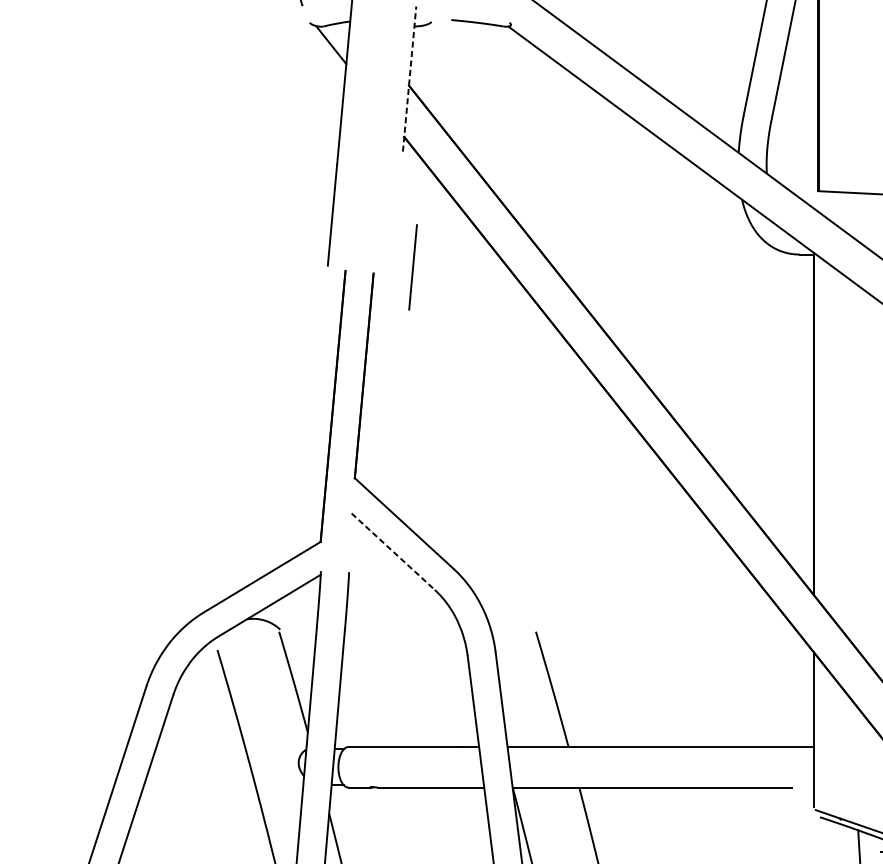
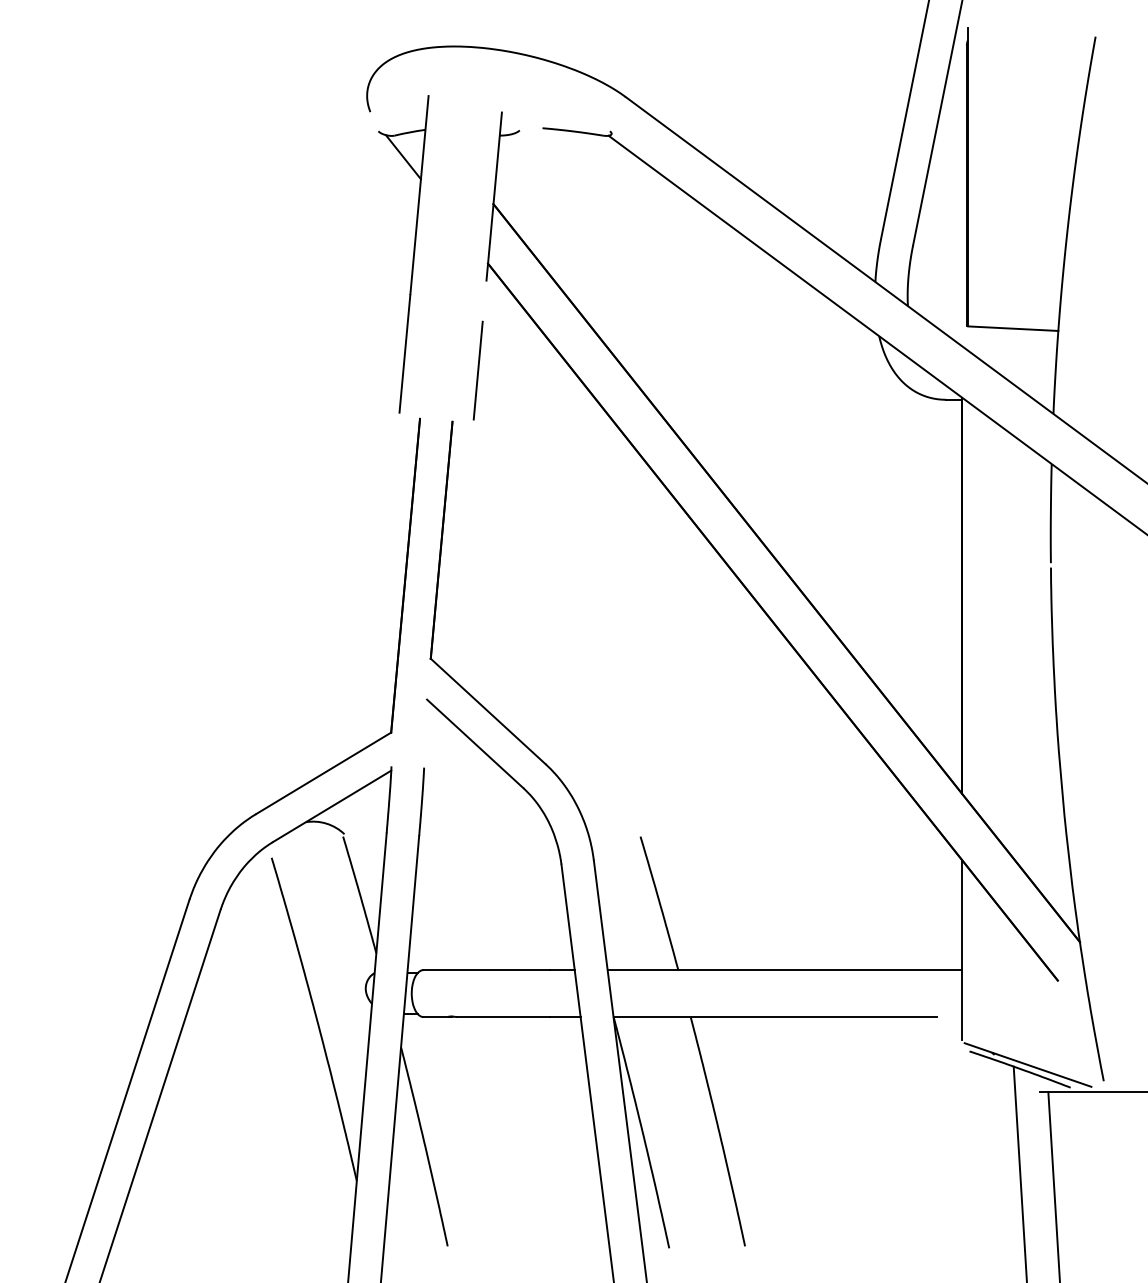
line: (409, 79) -> (494, 196), dashed -> solid
line: (412, 267) -> (477, 370), moved
line: (393, 552) -> (475, 744), dashed -> solid

